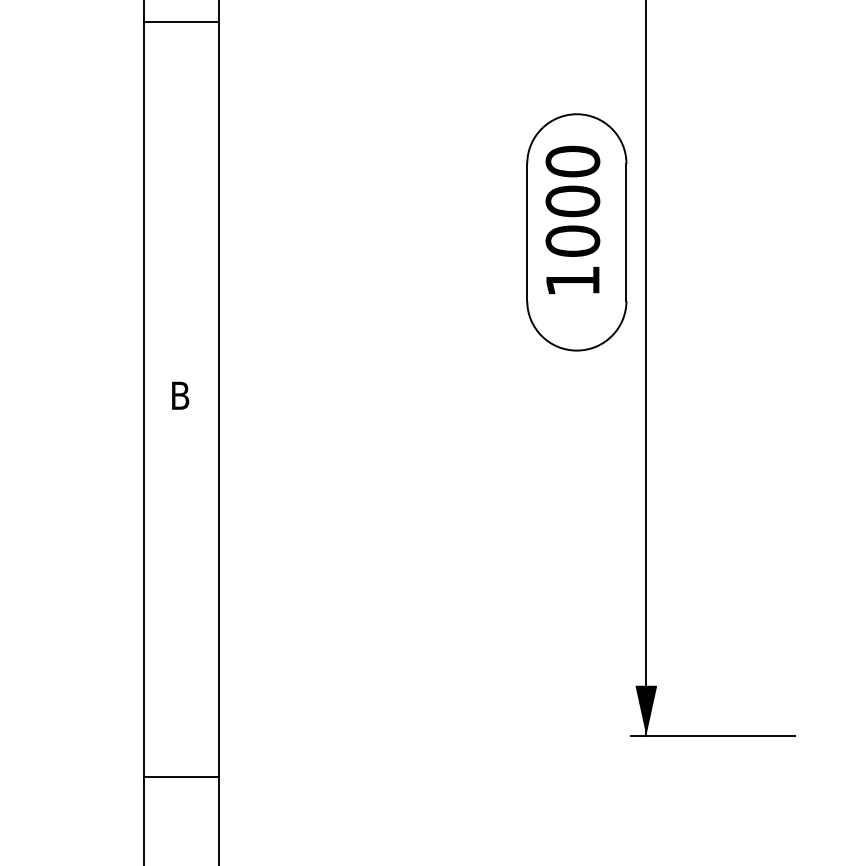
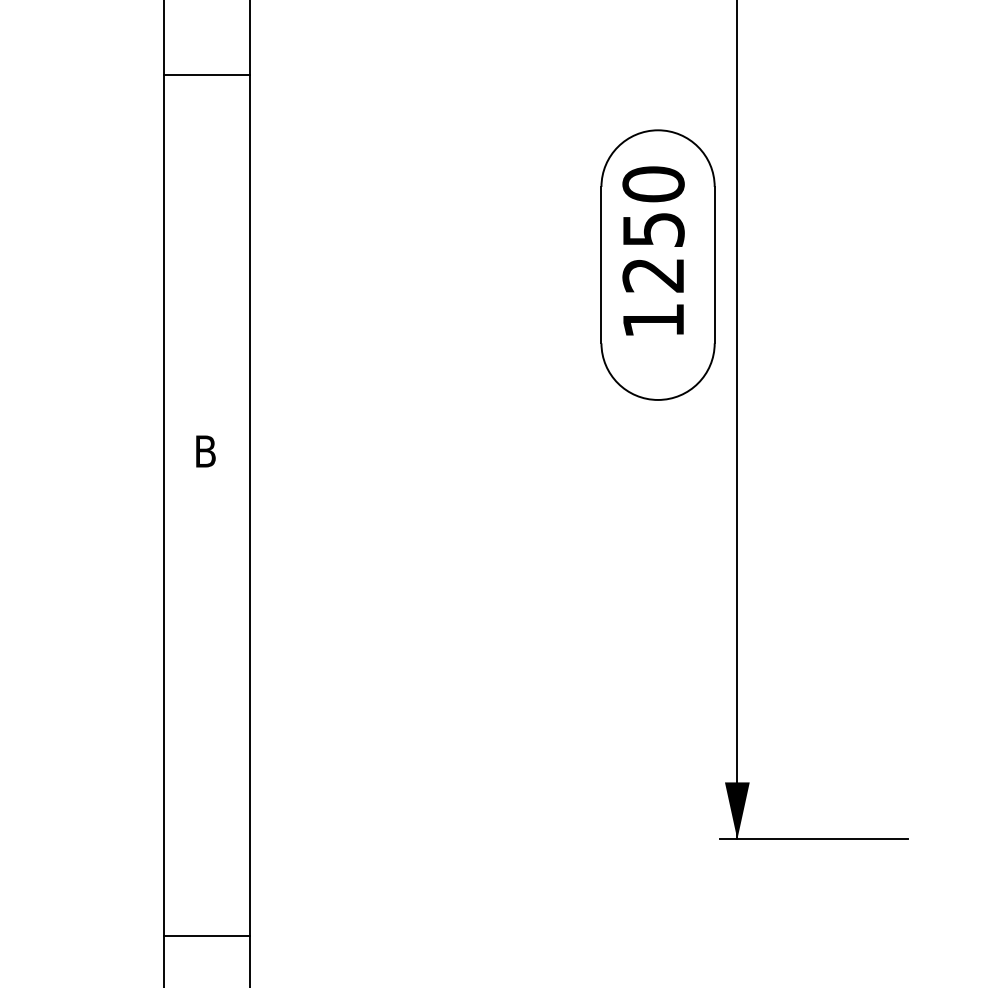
line: (181, 22) -> (206, 75), moved
text: (572, 221) -> (653, 252), 1000 -> 1250
line: (181, 776) -> (206, 936), moved

